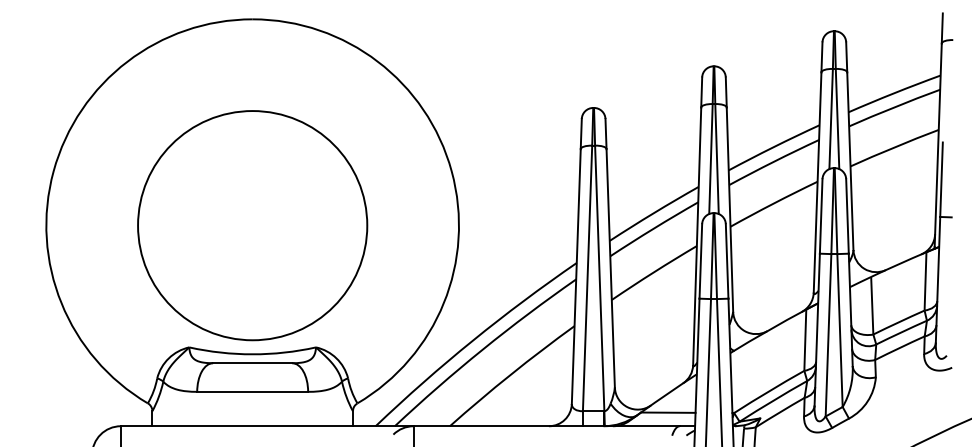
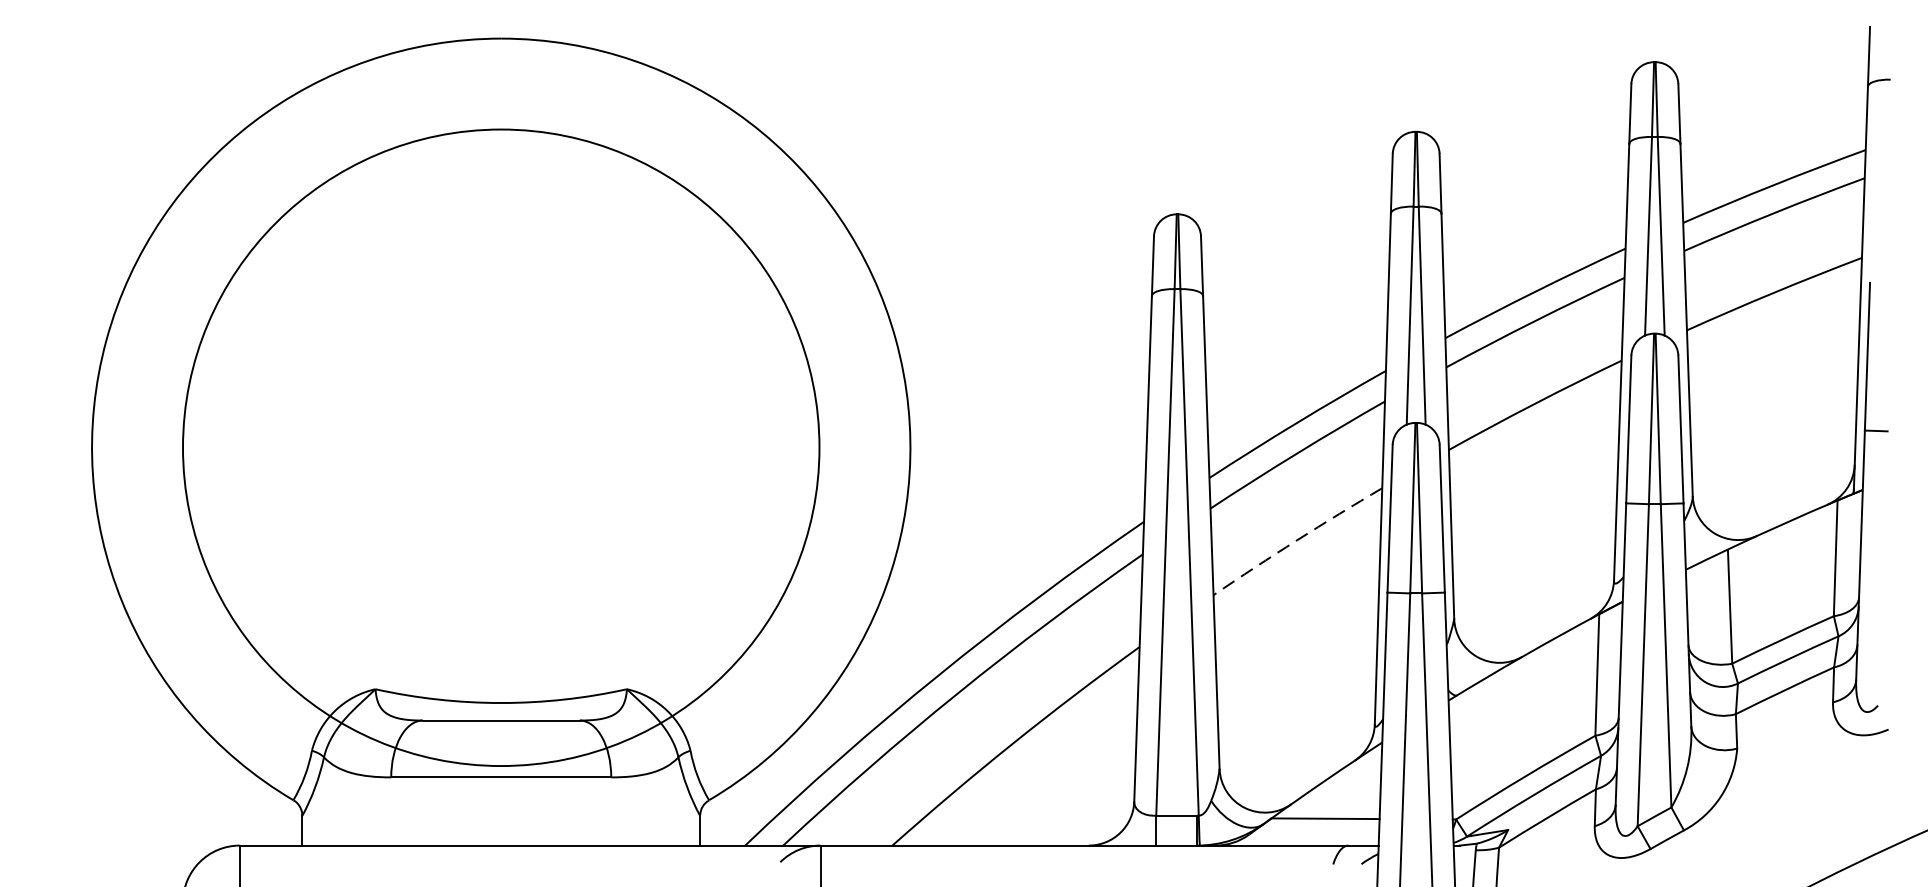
circle: (252, 225) -> (500, 447), size x1.4
arc: (653, 272) -> (1296, 540), solid -> dashed

